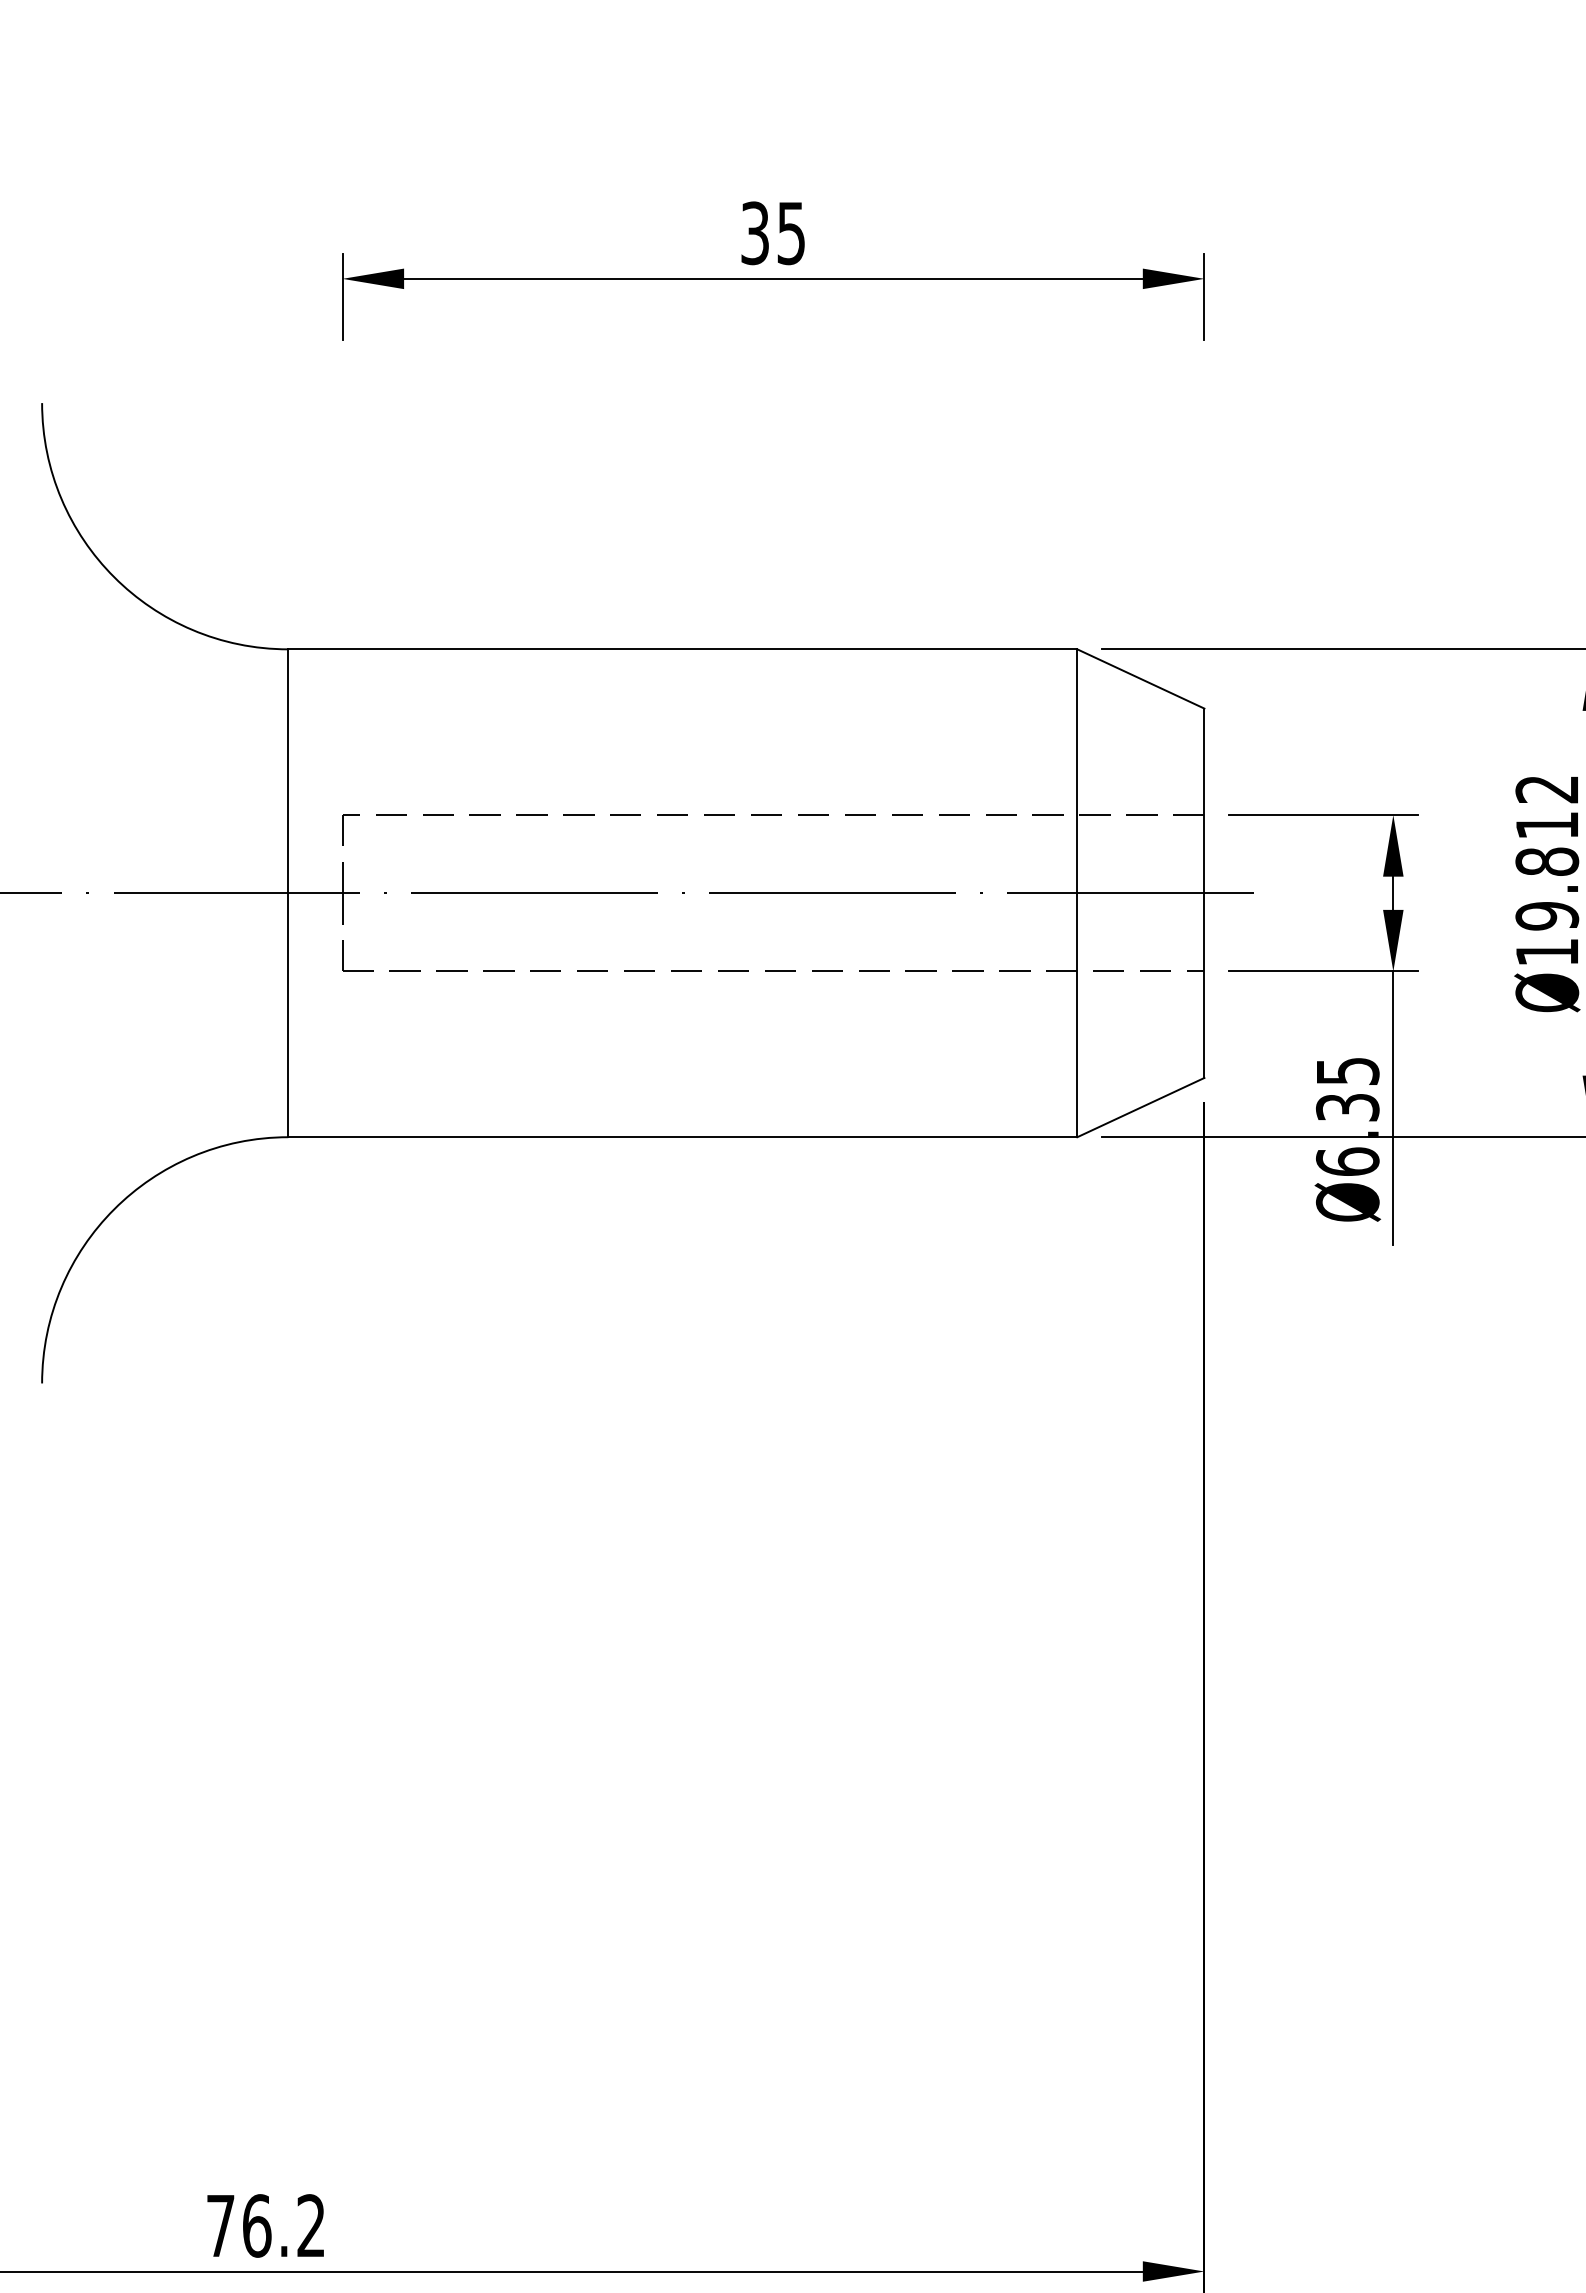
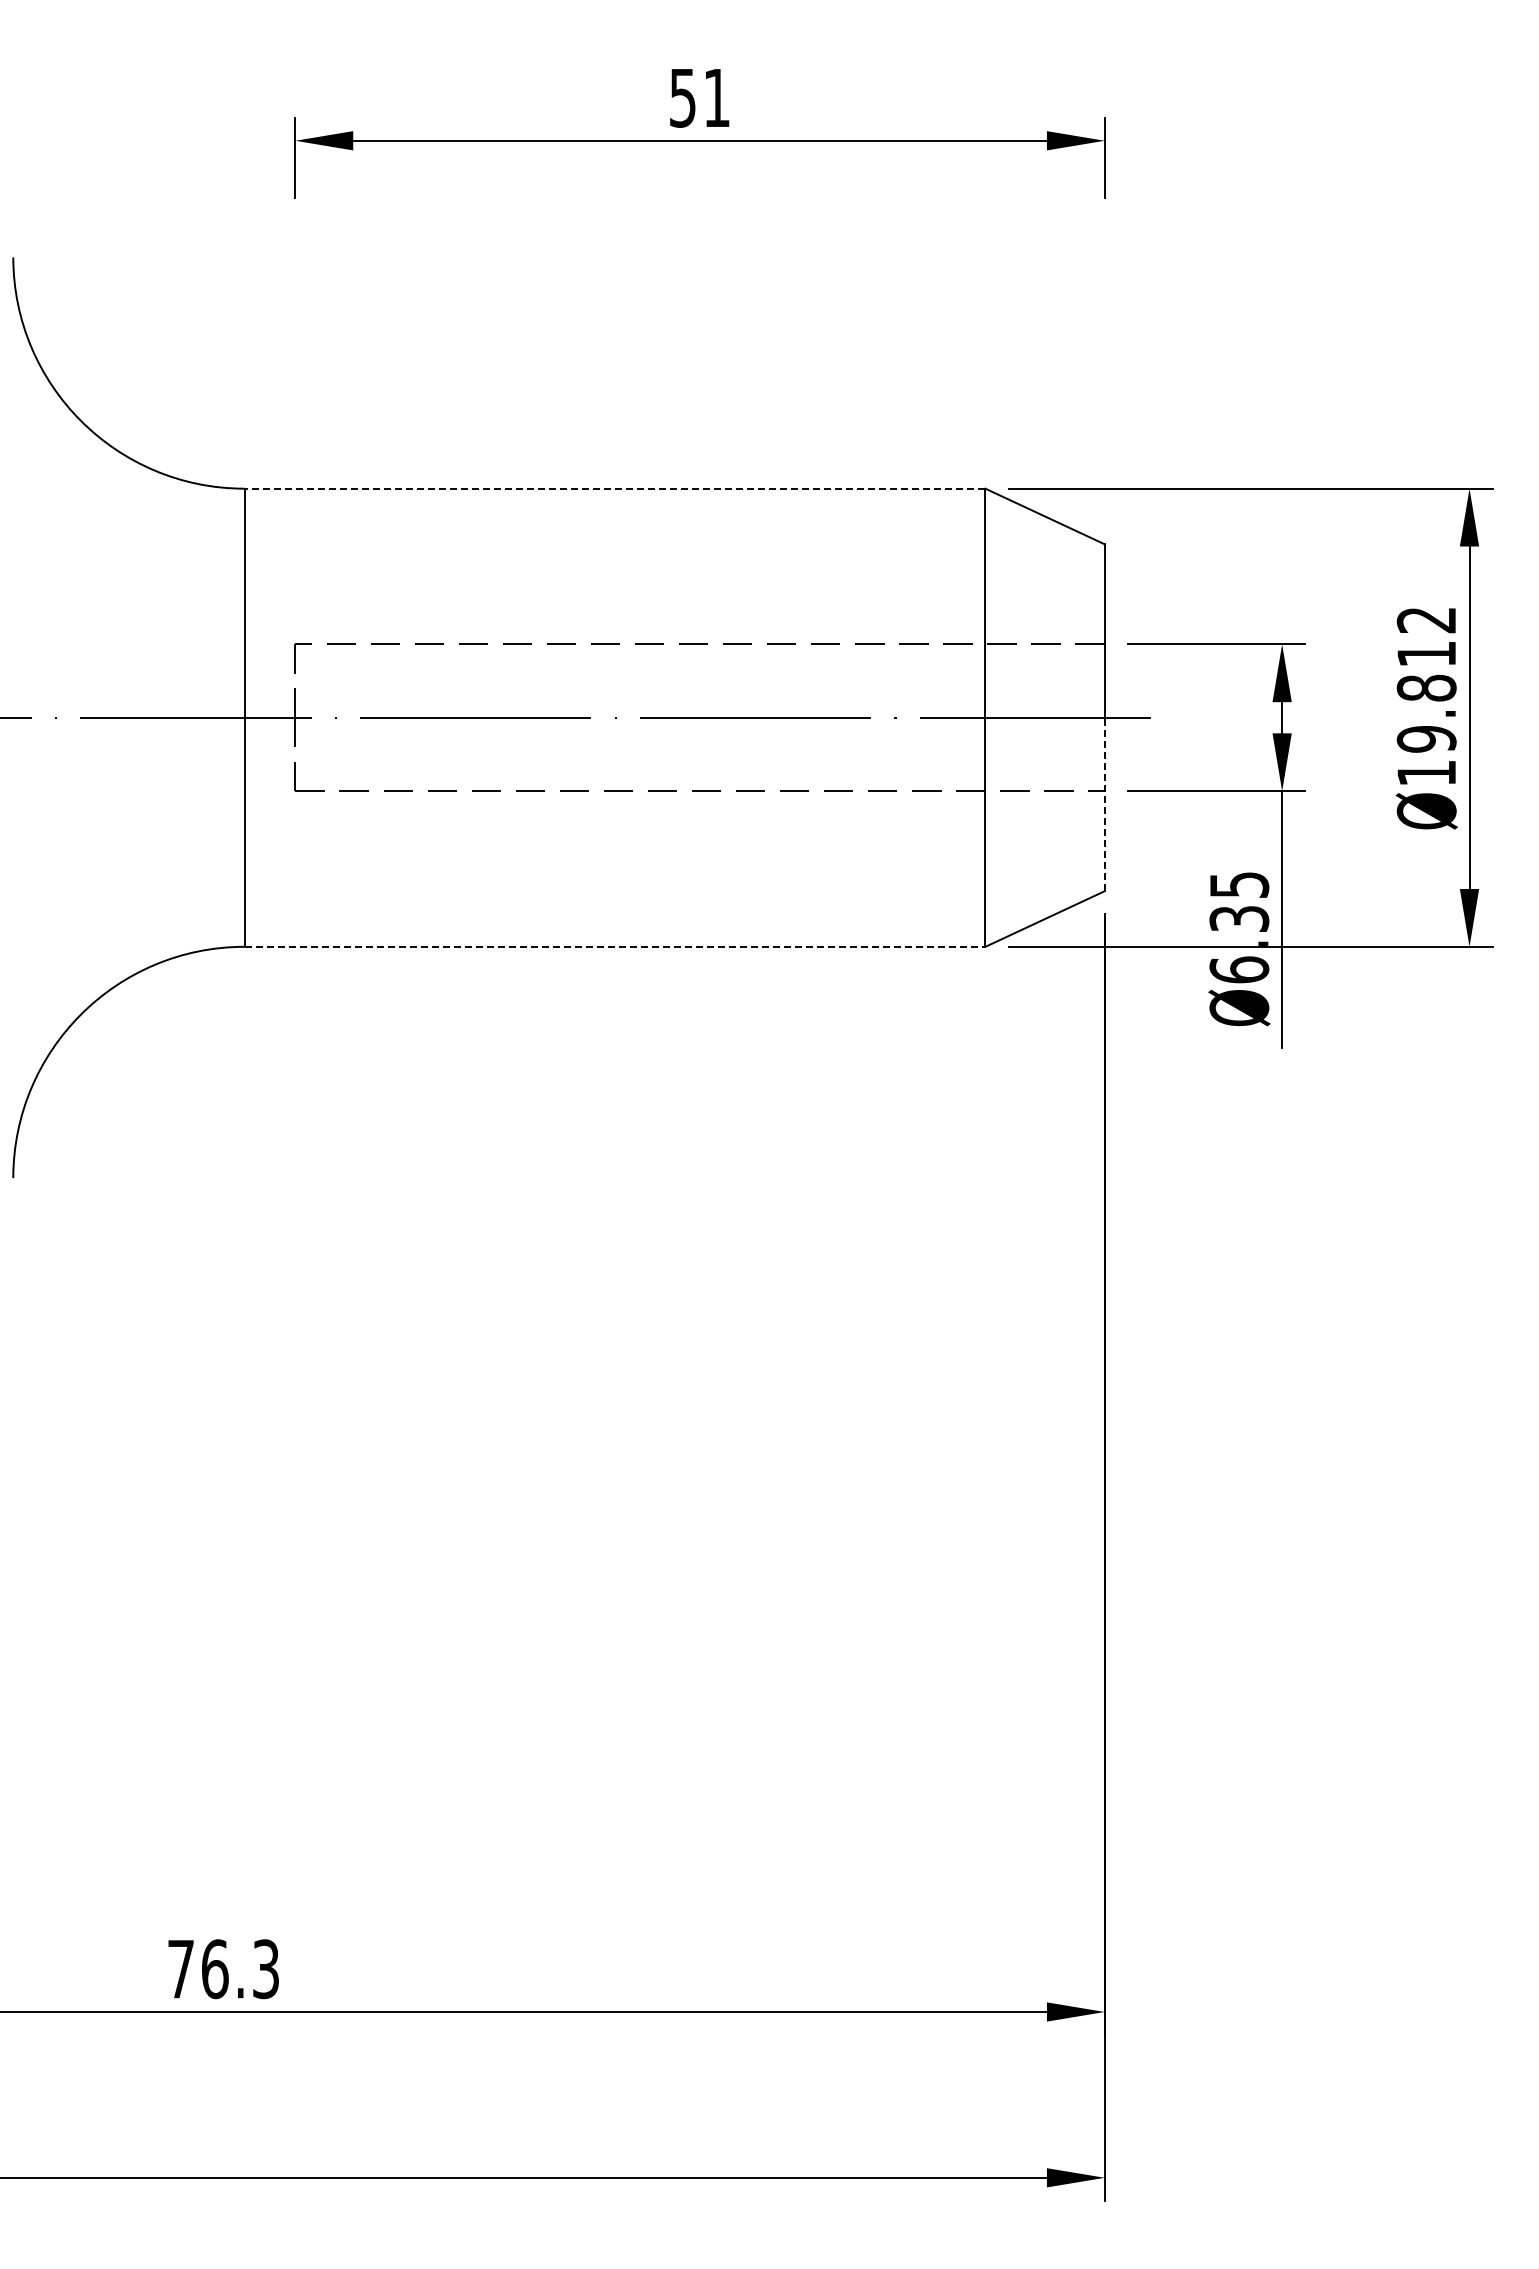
text: (772, 232) -> (699, 97), 35 -> 51
line: (682, 649) -> (614, 488), solid -> dashed
line: (1204, 985) -> (1104, 804), solid -> dashed
line: (683, 1136) -> (615, 946), solid -> dashed
text: (310, 2226) -> (265, 1969), 76.2 -> 76.3

